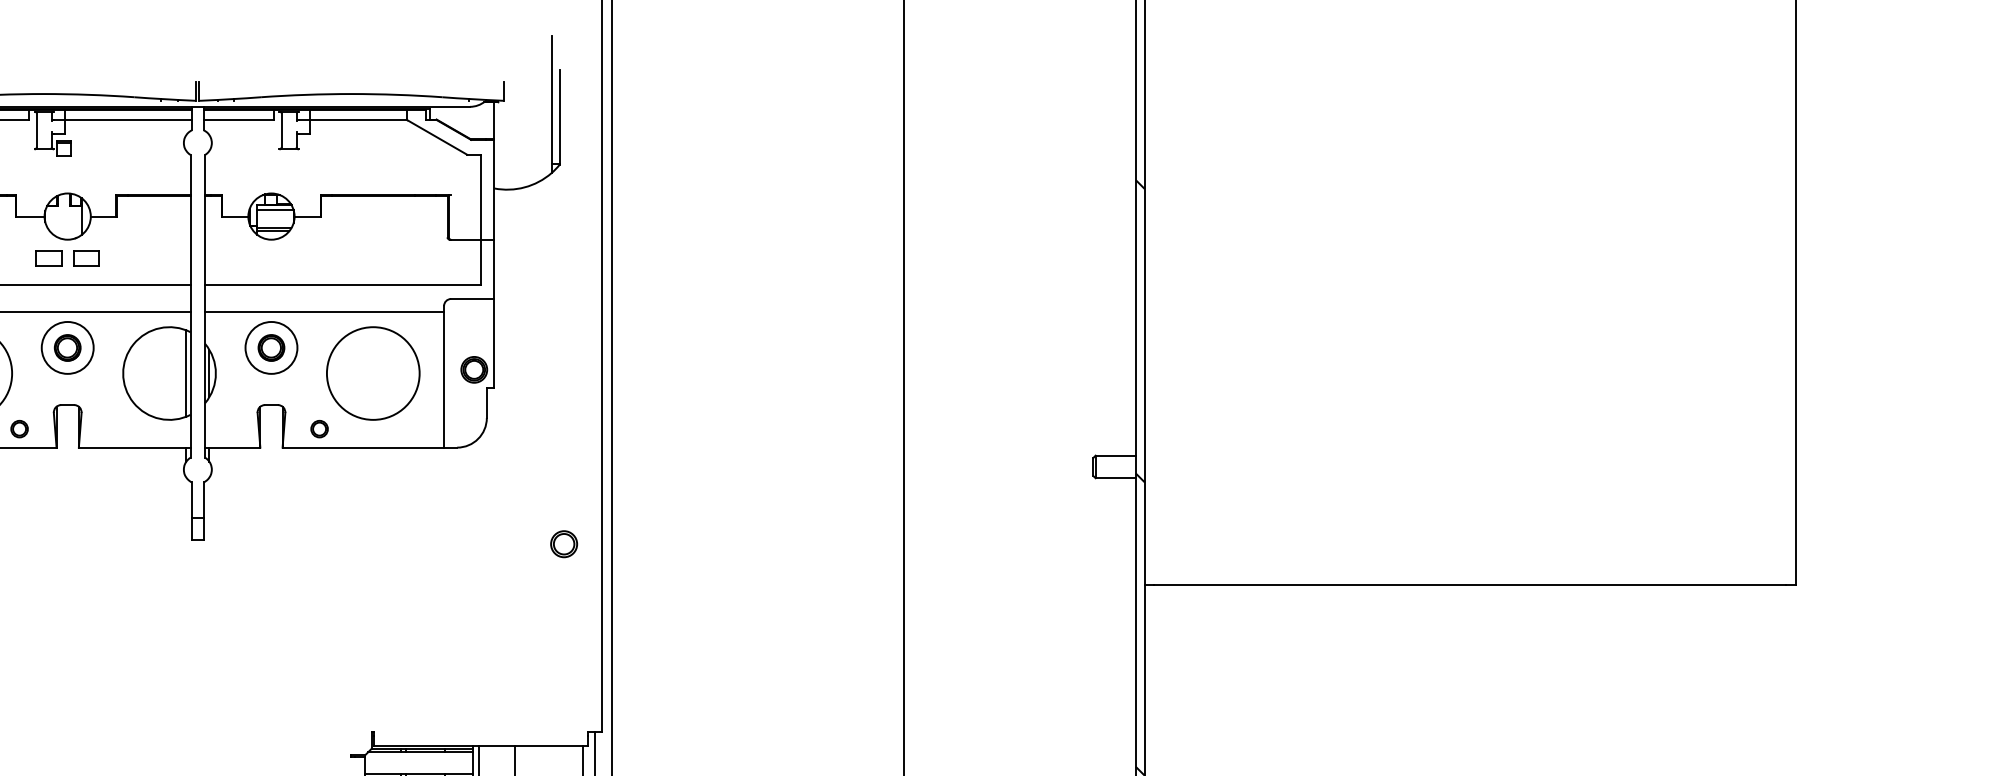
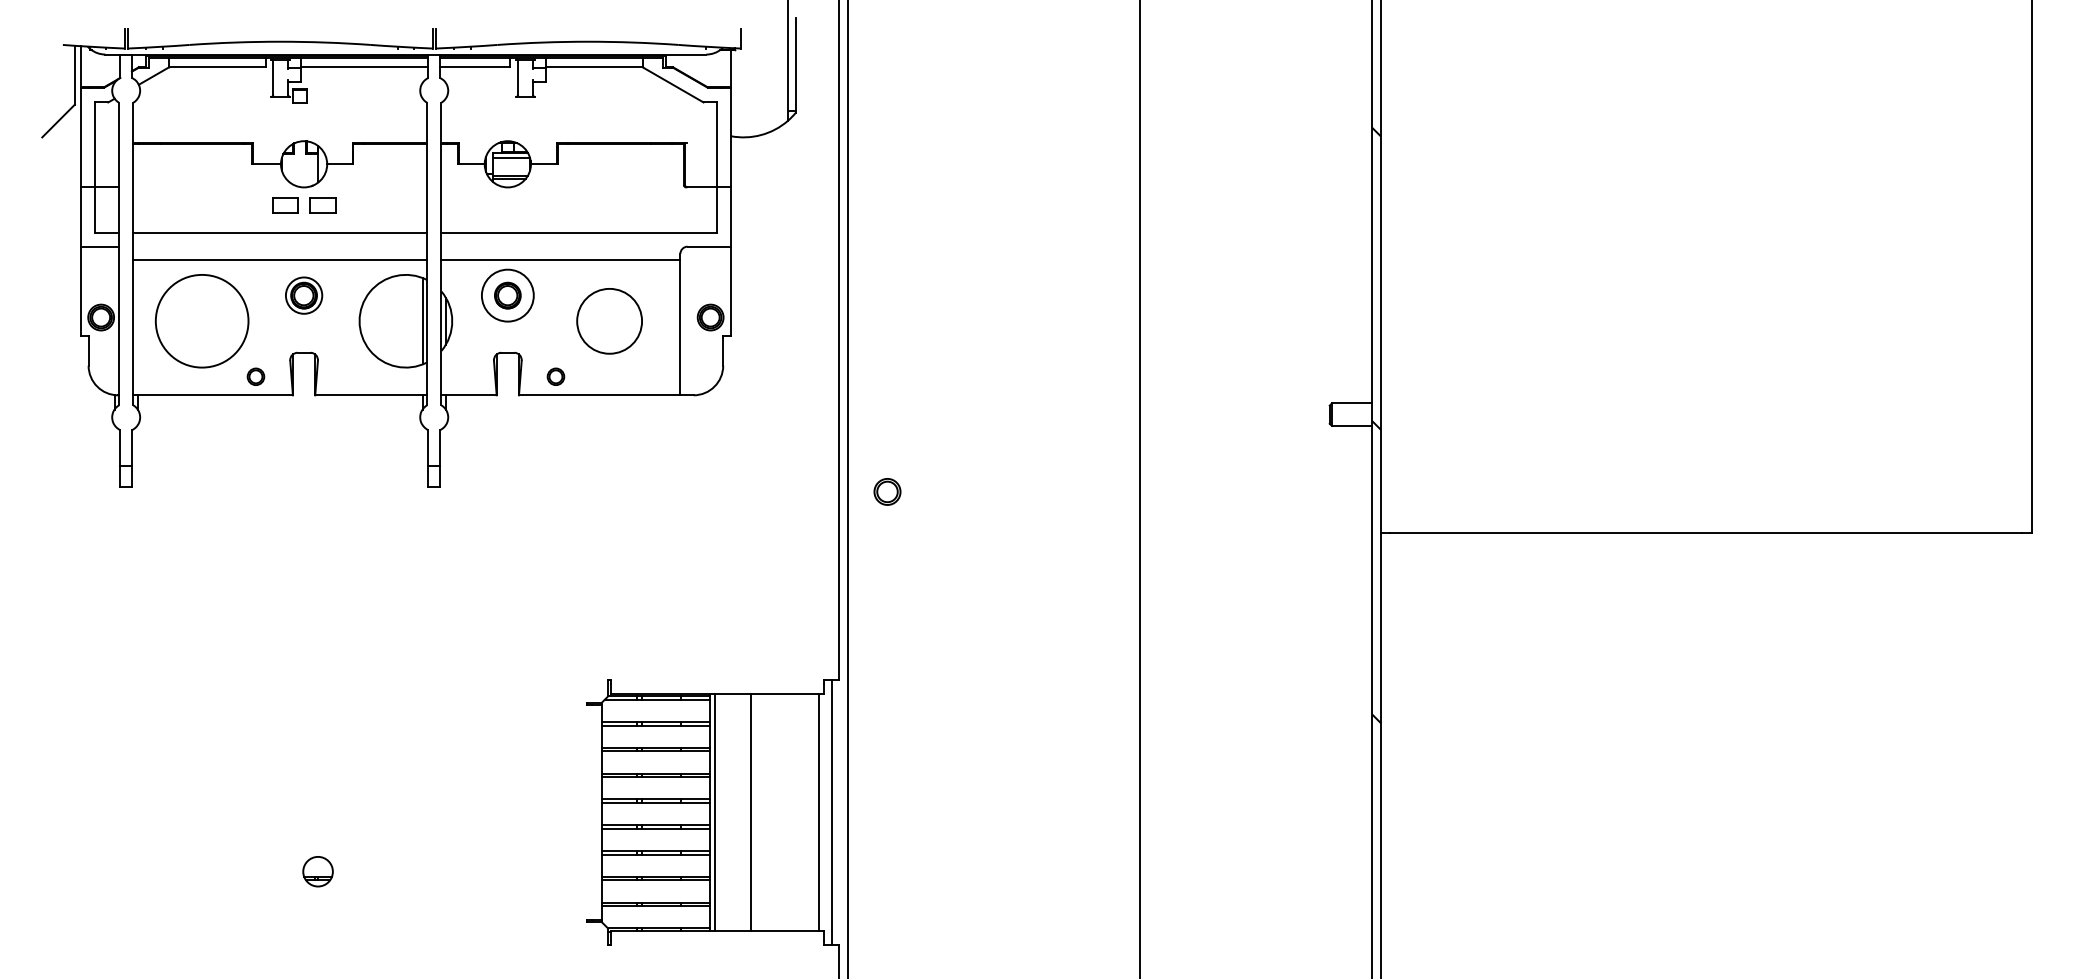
circle: (68, 347) -> (304, 295), size x0.7
circle: (373, 373) -> (609, 321), size x0.7
part: (564, 543) -> (887, 491), moved

